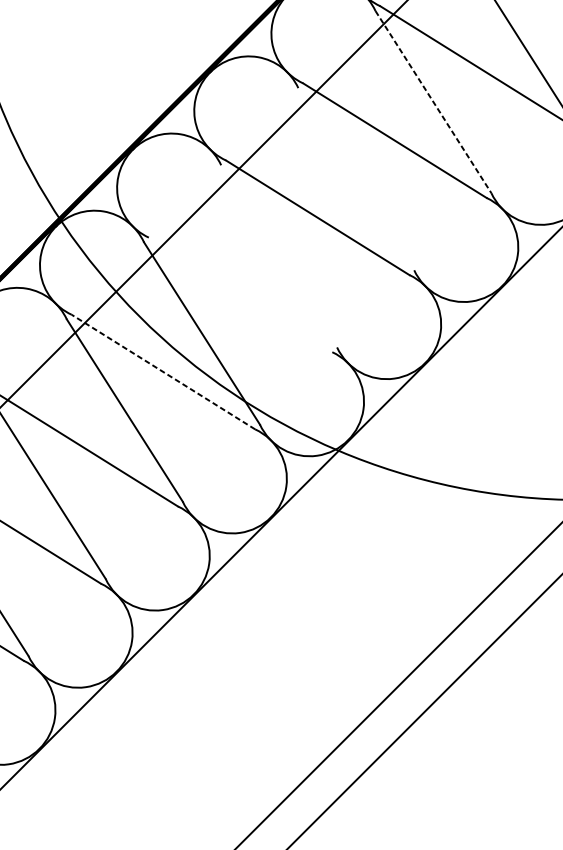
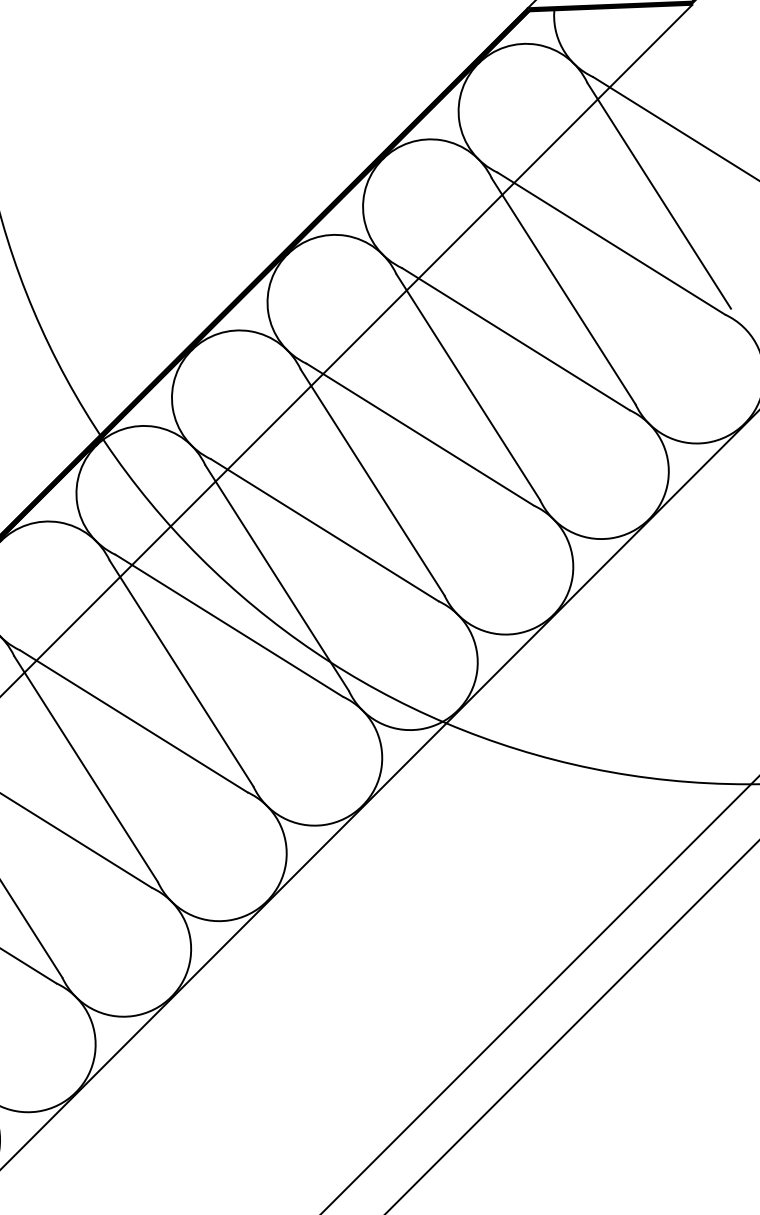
line: (433, 102) -> (563, 291), dashed -> solid
line: (355, 178) -> (467, 386), added
line: (279, 256) -> (372, 482), added
line: (240, 295) -> (324, 530), added
line: (163, 371) -> (229, 625), dashed -> solid

